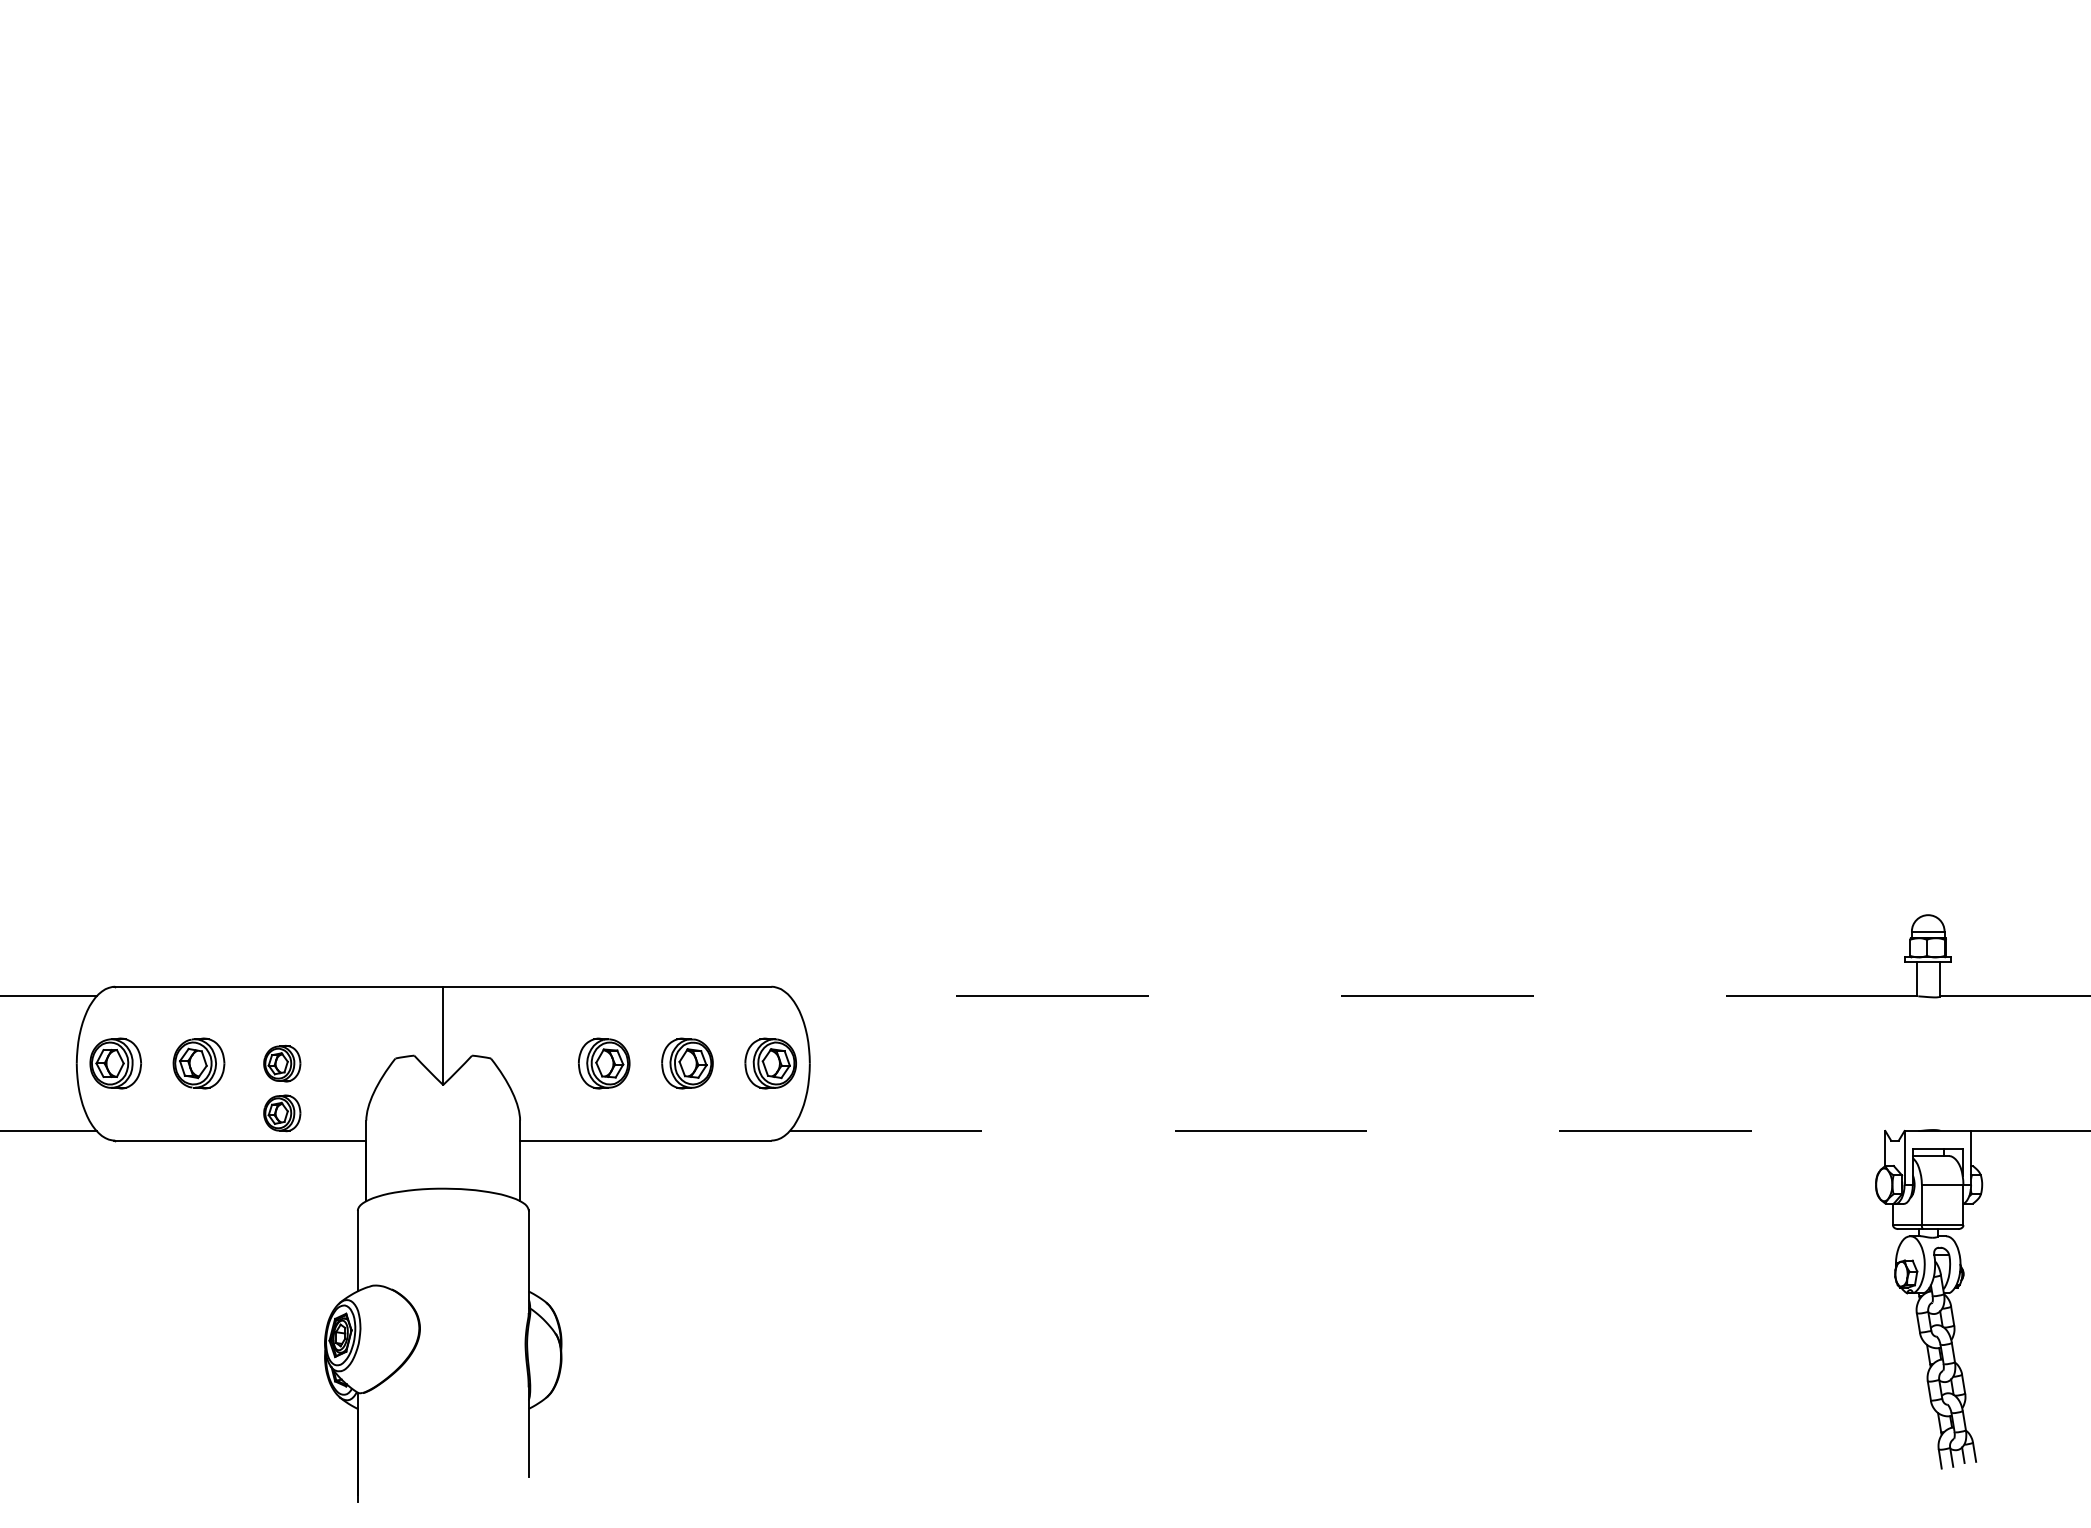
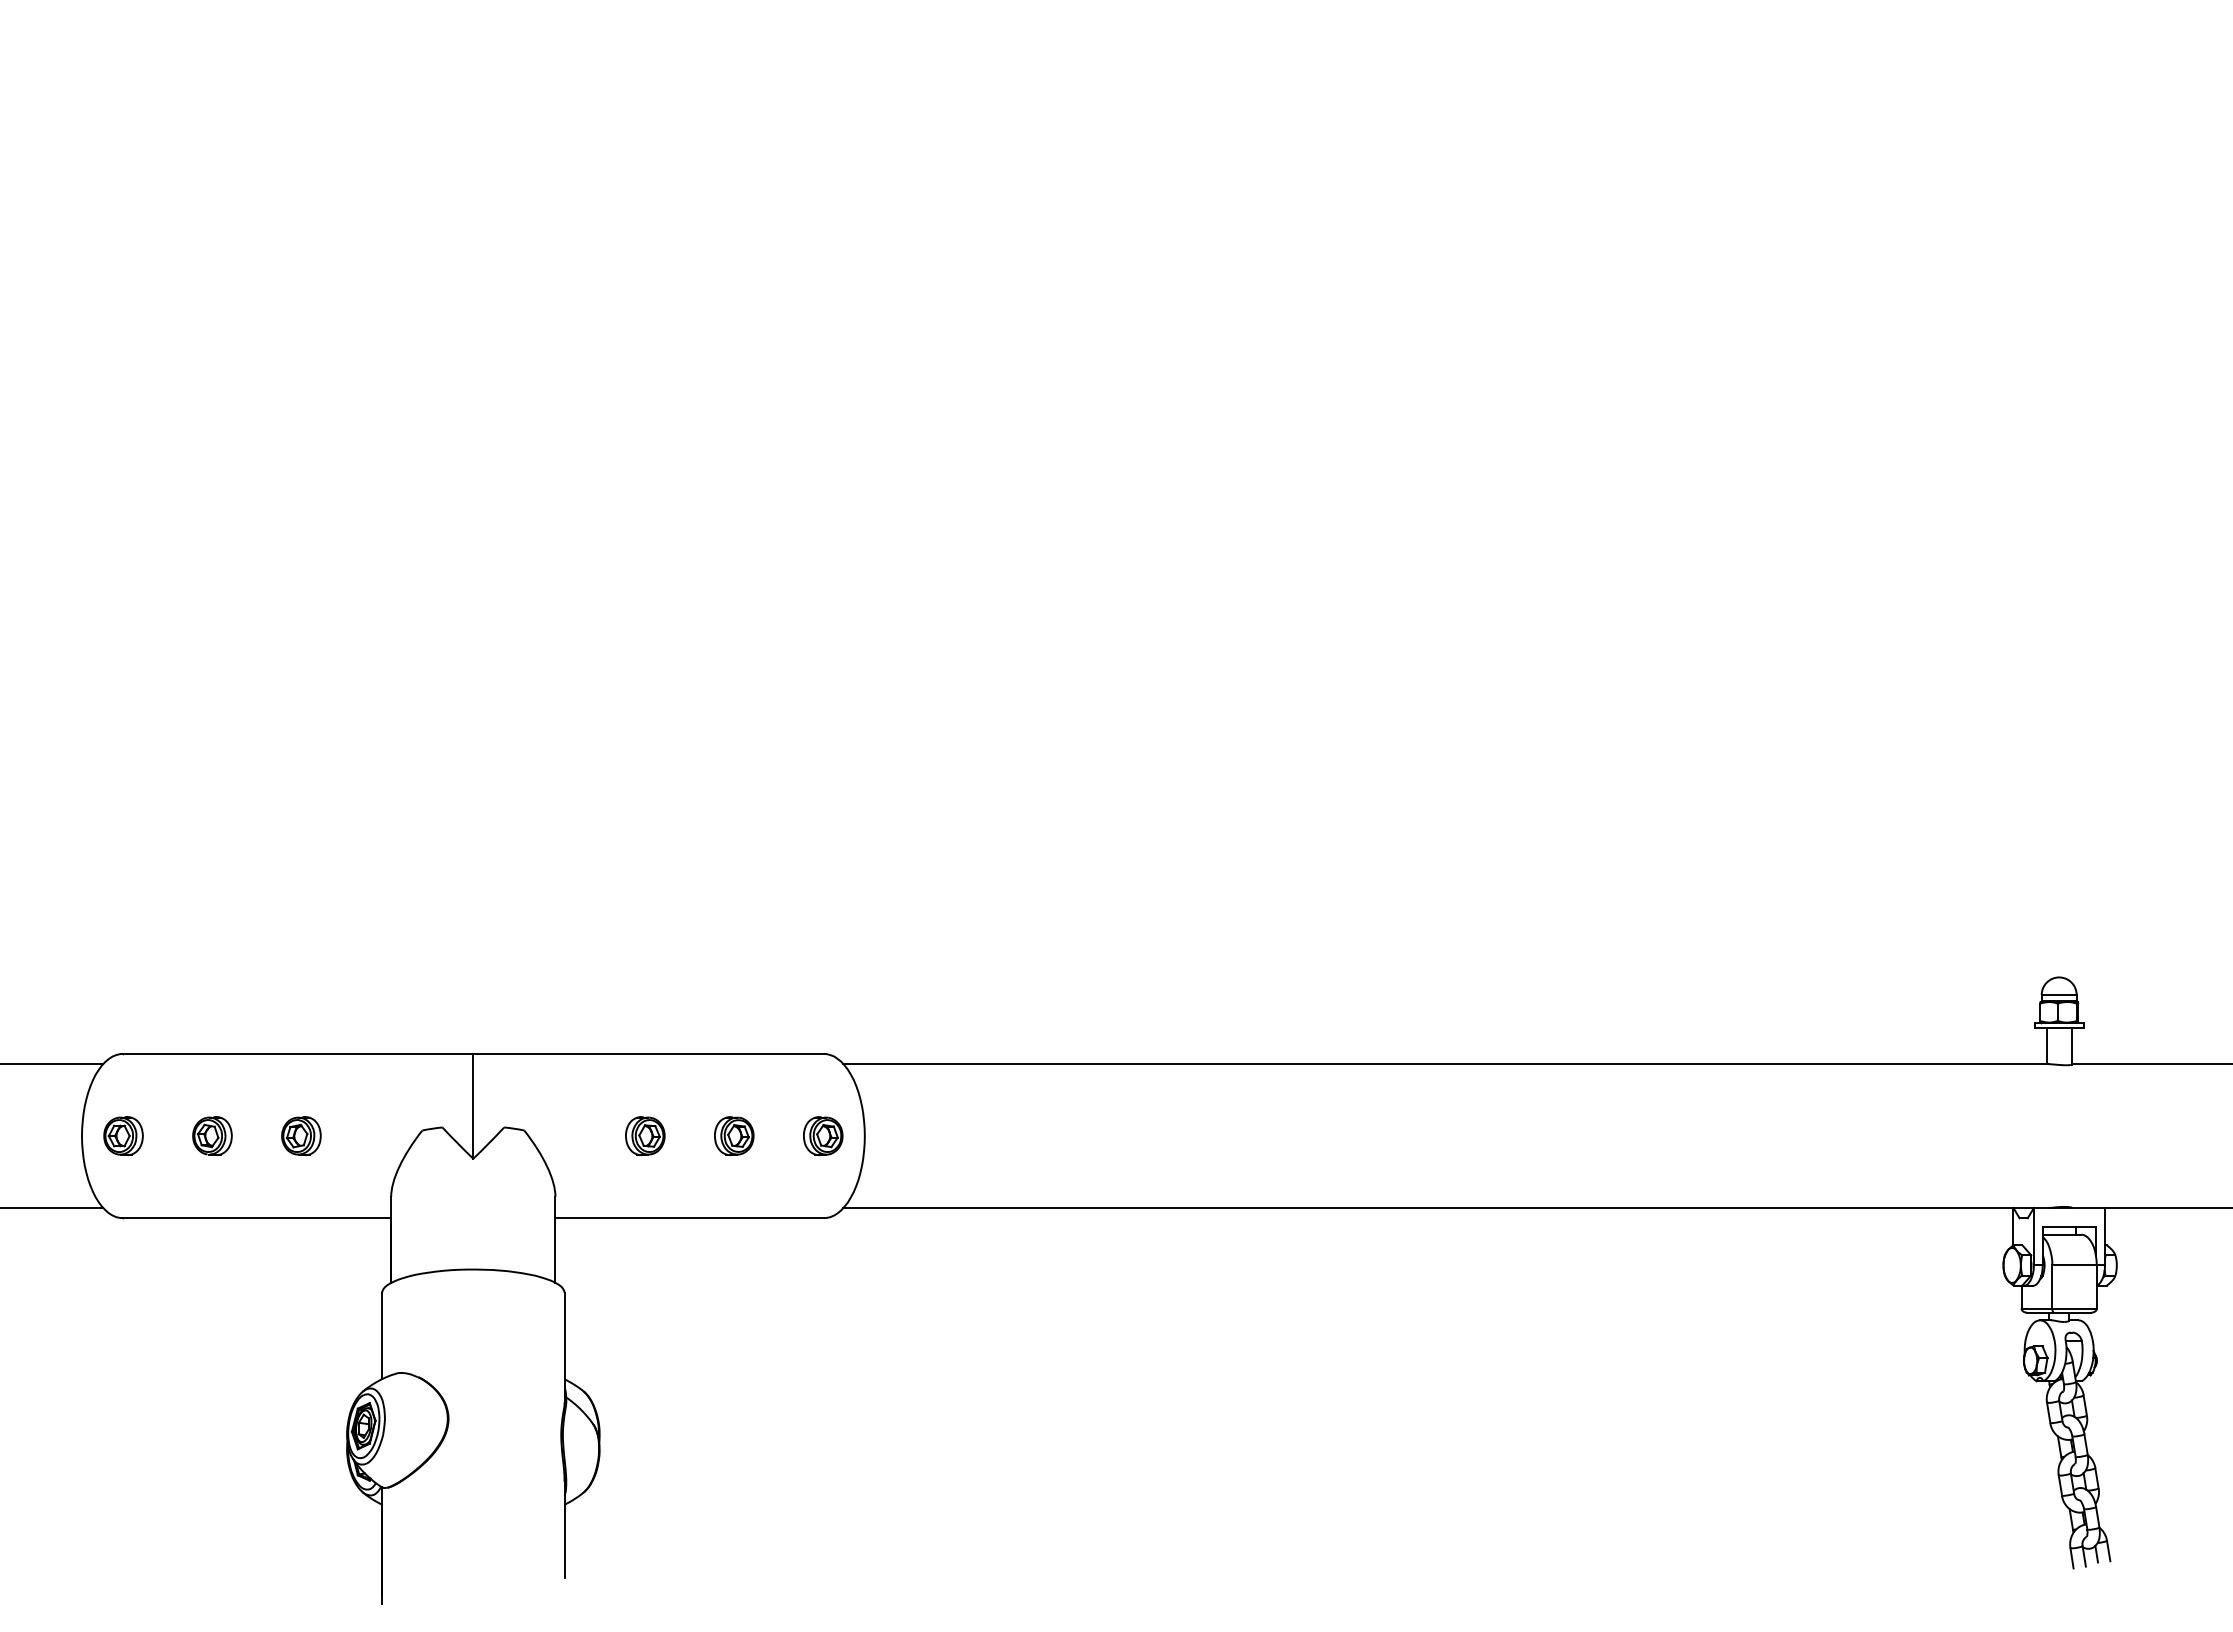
line: (1354, 996) -> (1446, 1064), dashed -> solid
part: (115, 1064) -> (123, 1136), size x0.71
part: (198, 1064) -> (212, 1136), size x0.71
part: (604, 1064) -> (645, 1136), size x0.71
part: (687, 1064) -> (734, 1136), size x0.71
part: (771, 1064) -> (823, 1136), size x0.71
part: (282, 1113) -> (301, 1189), removed
line: (1347, 1130) -> (1439, 1207), dashed -> solid

